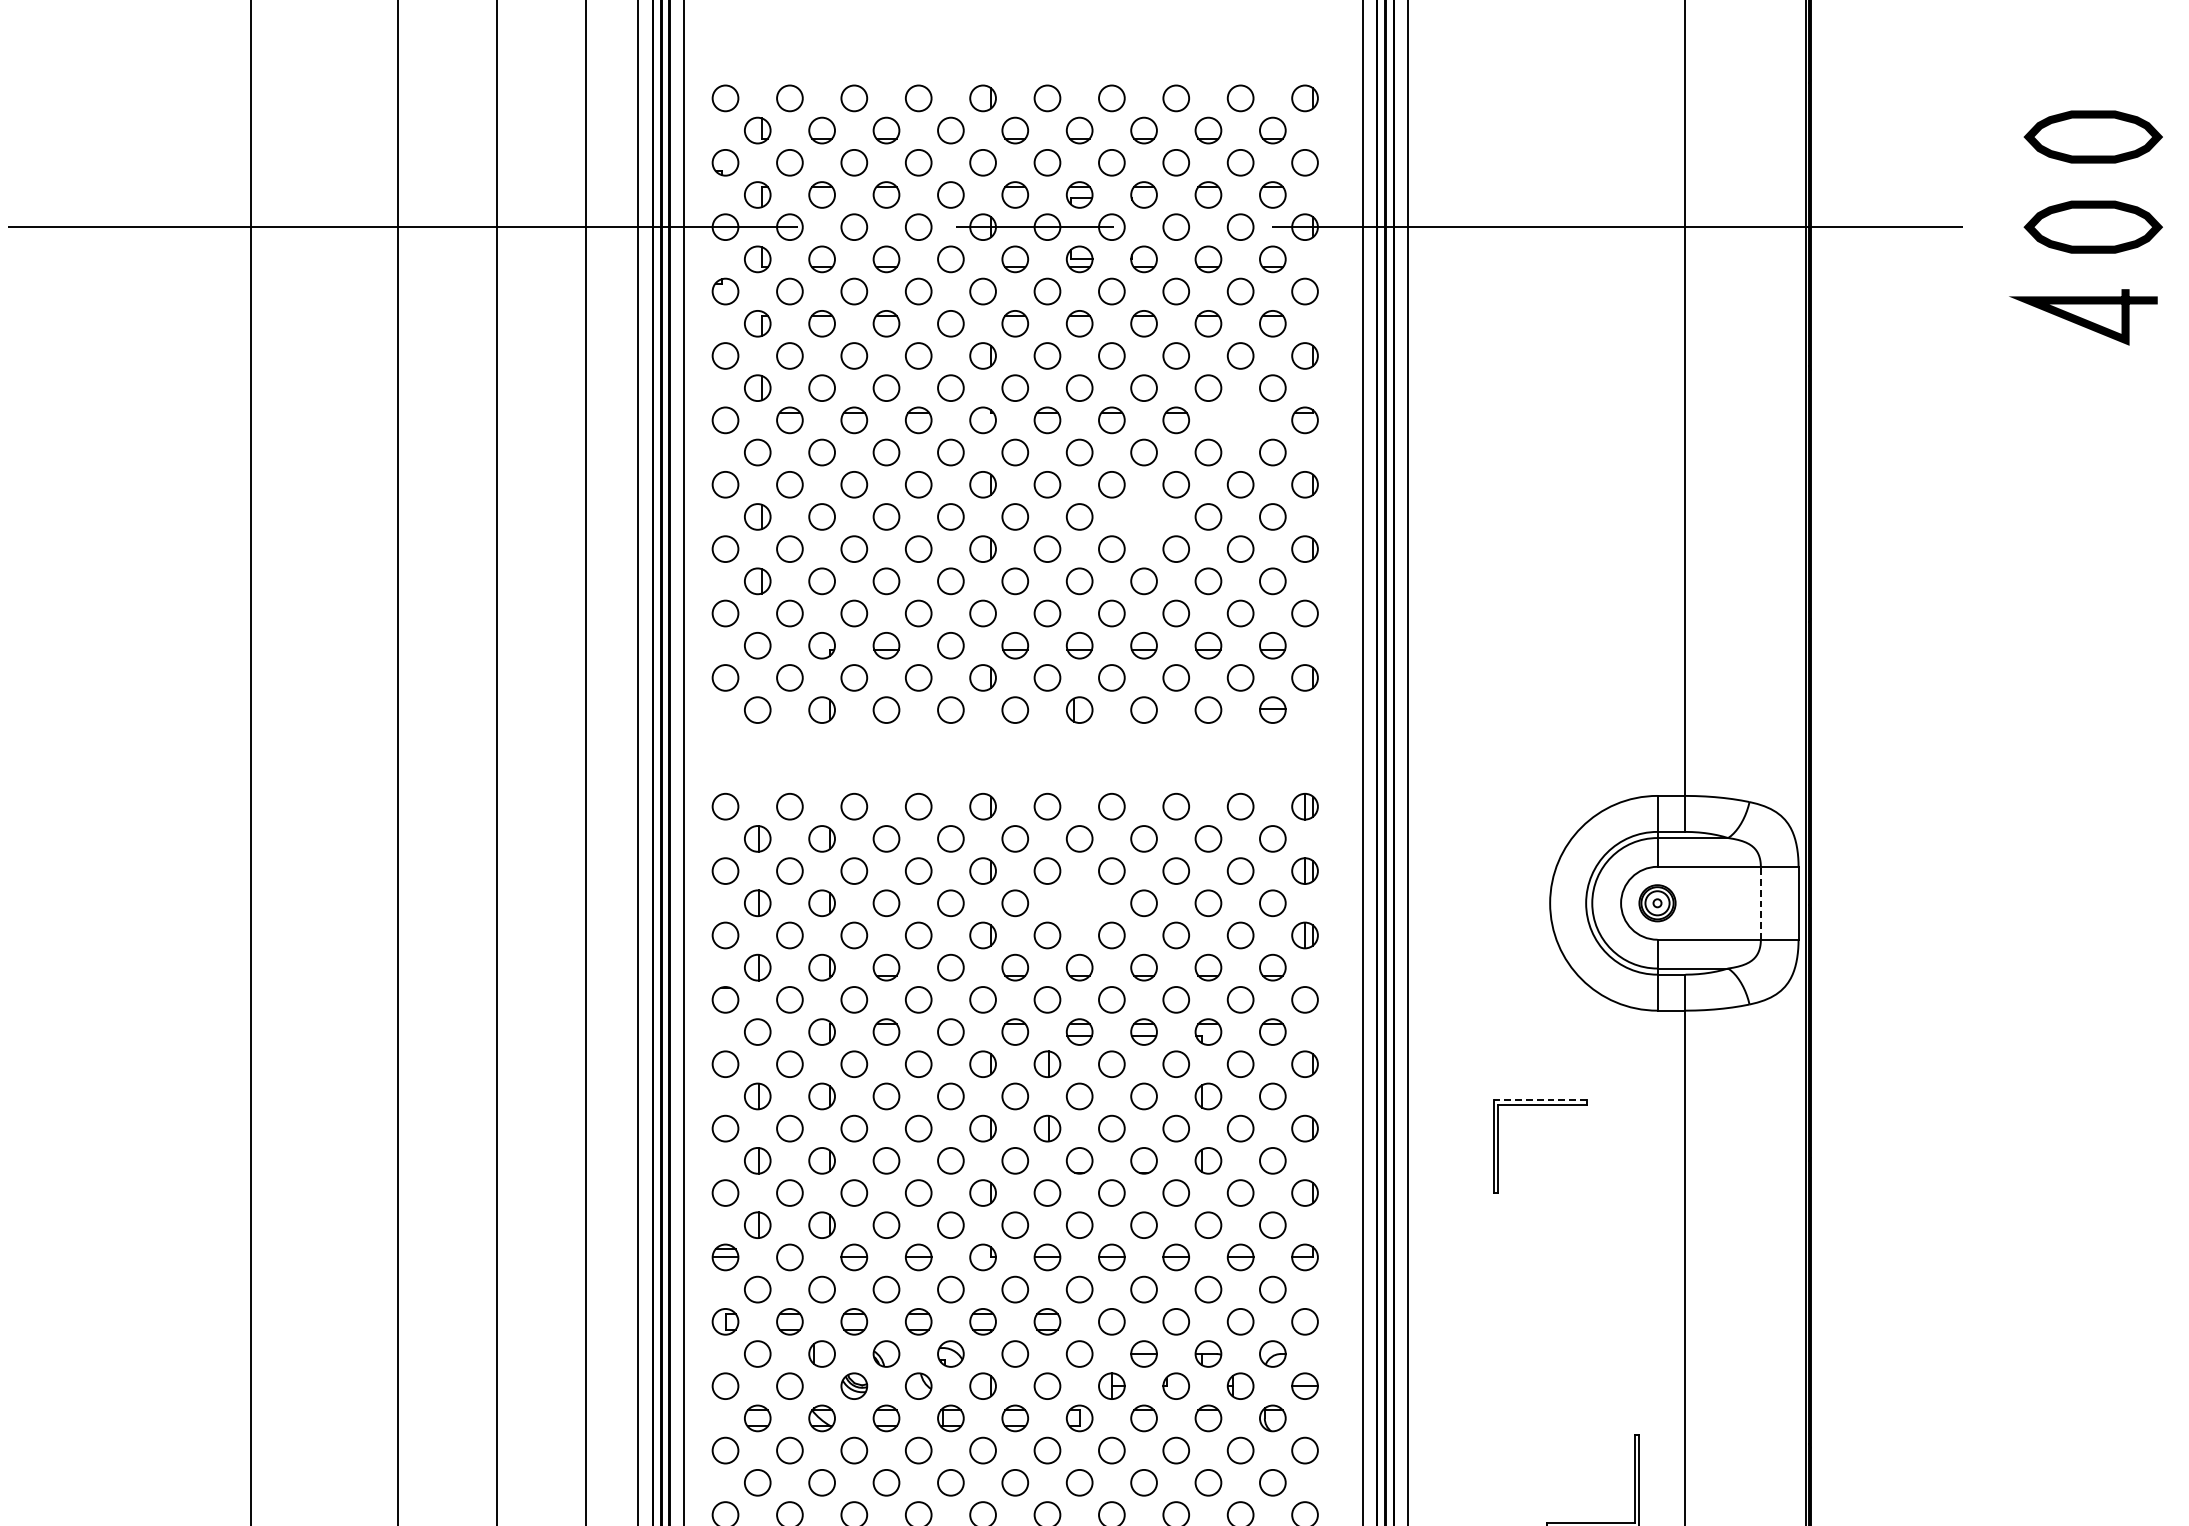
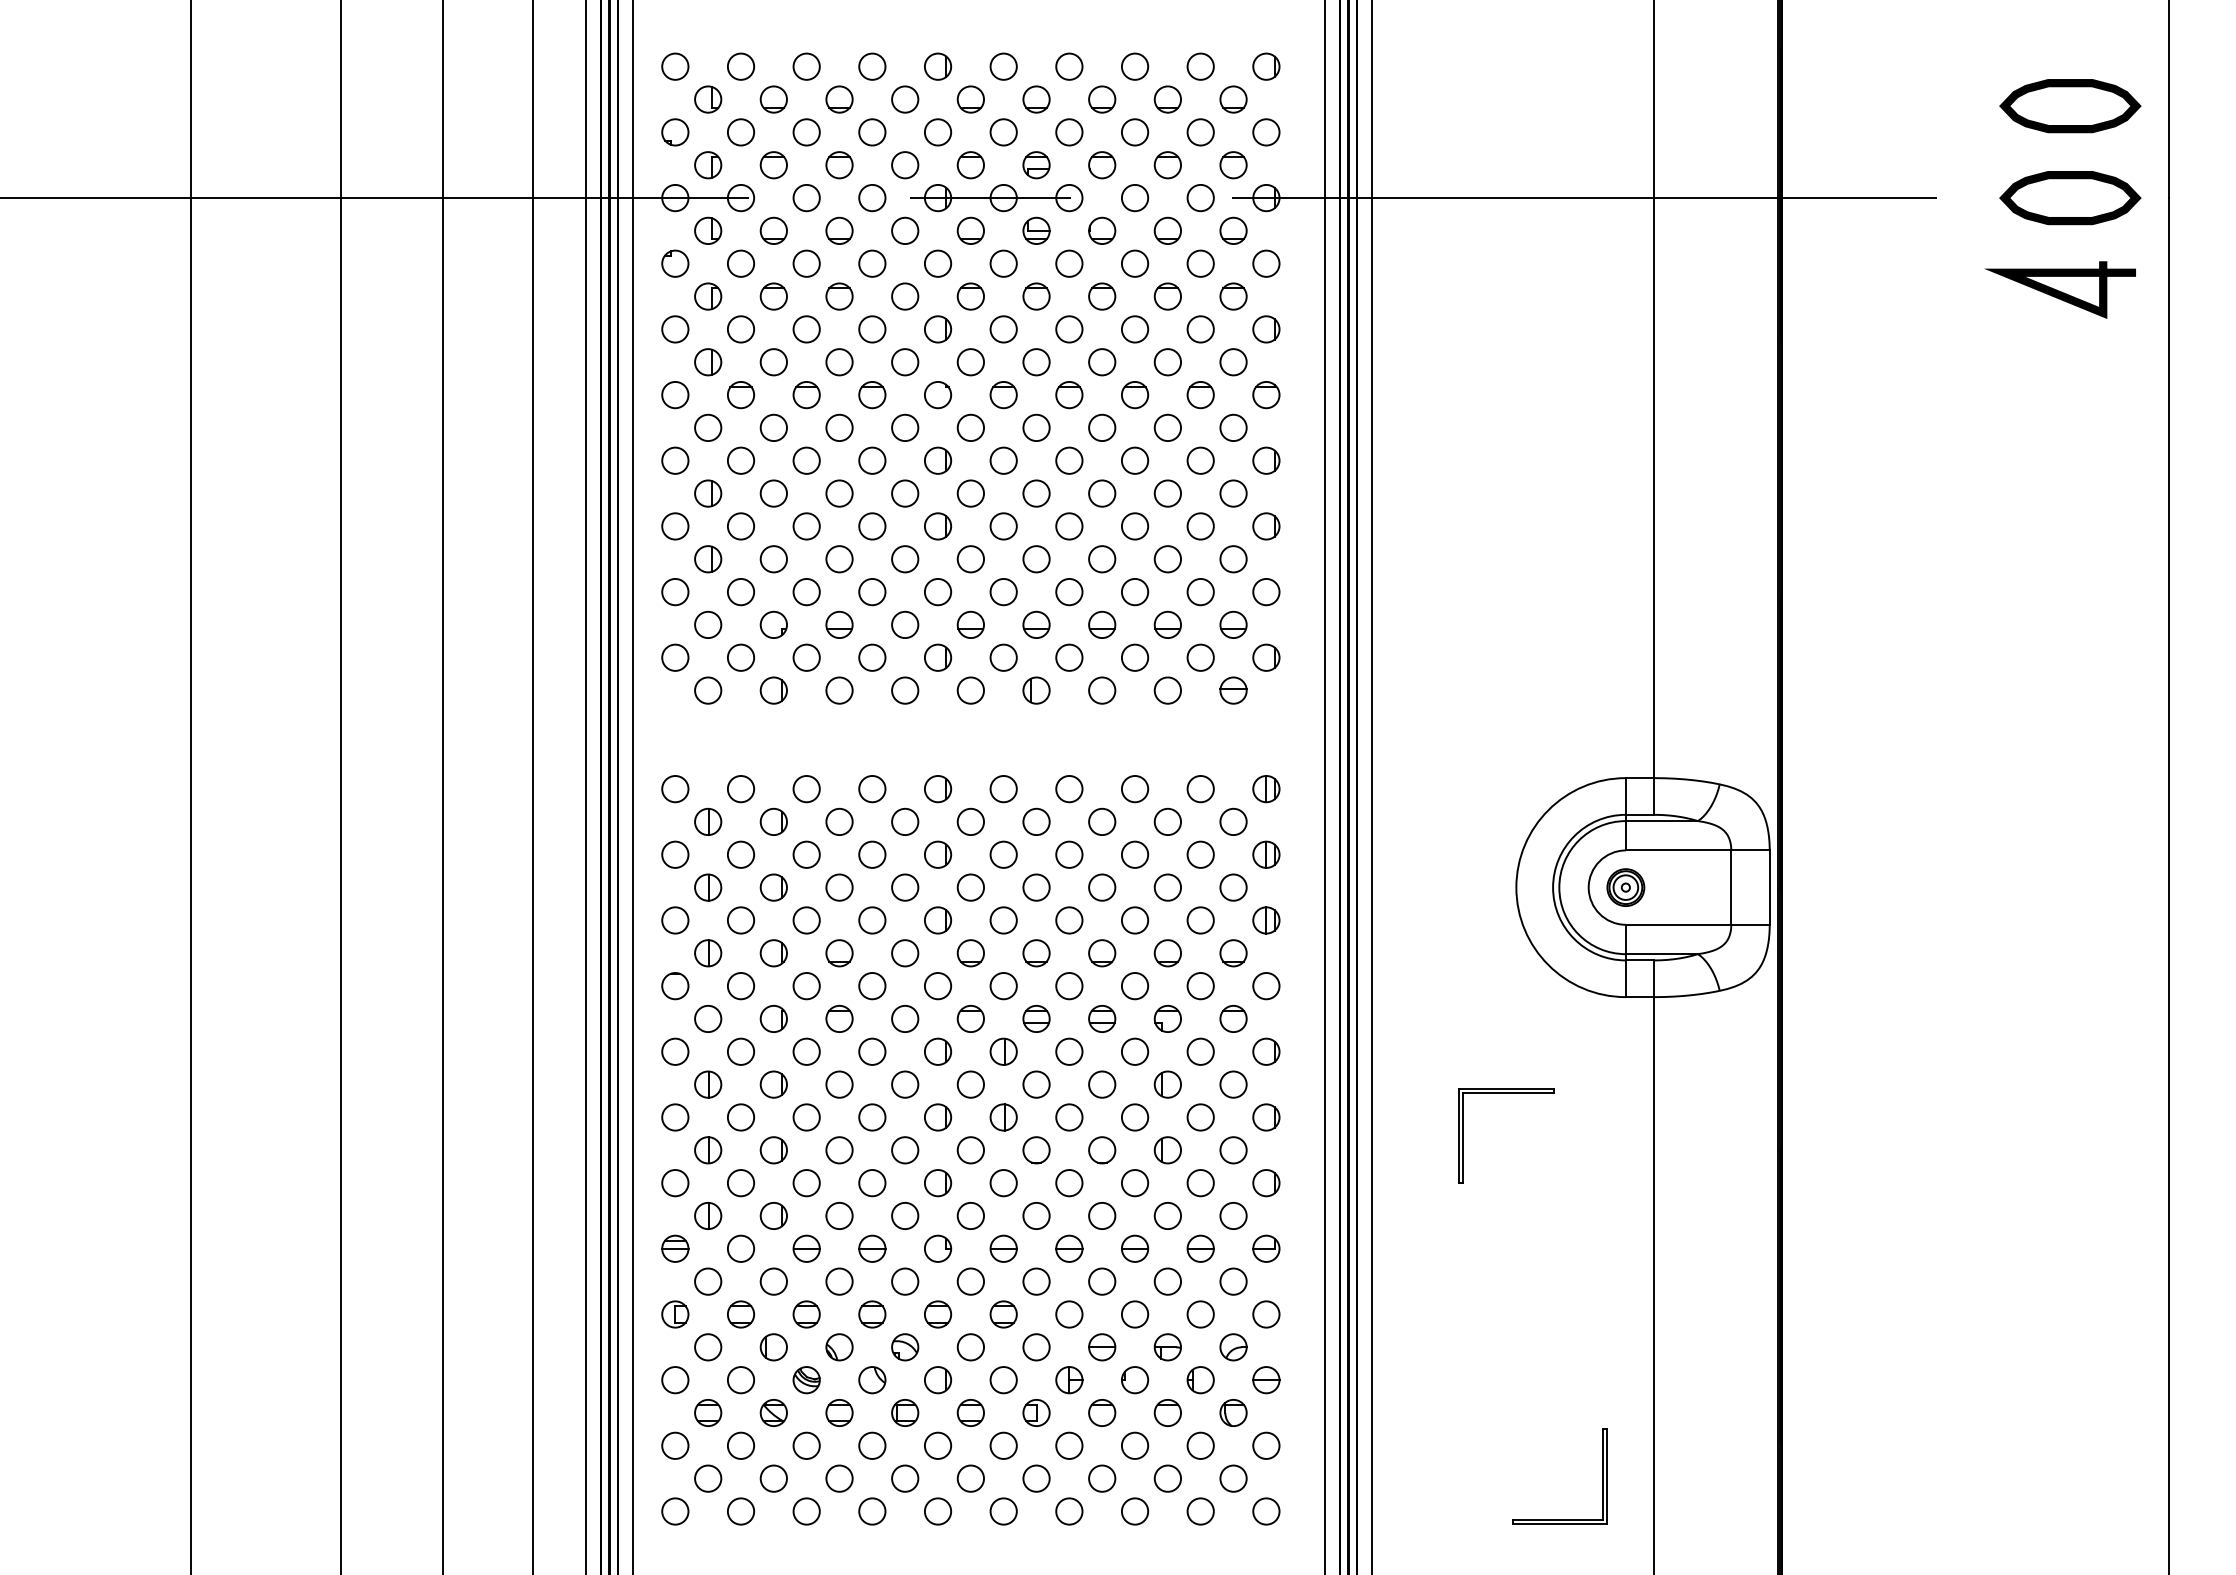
part: (1240, 420) -> (1200, 395), added
circle: (1144, 516) -> (1102, 493), added
circle: (1079, 903) -> (1036, 887), added
line: (1761, 903) -> (1731, 887), dashed -> solid
line: (1540, 1100) -> (1506, 1088), dashed -> solid

